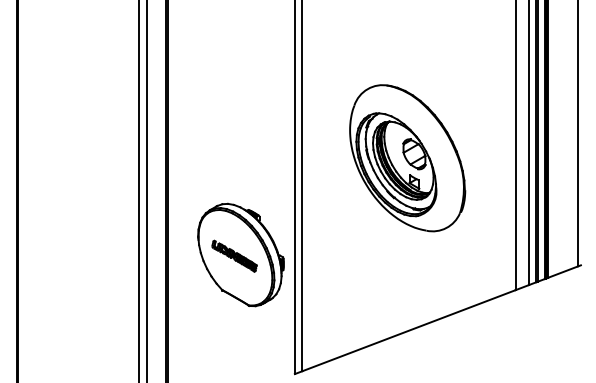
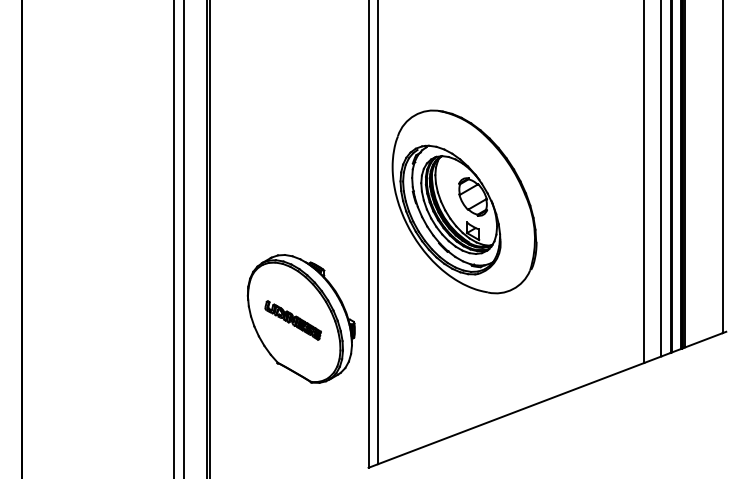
part: (407, 157) -> (464, 201), moved

